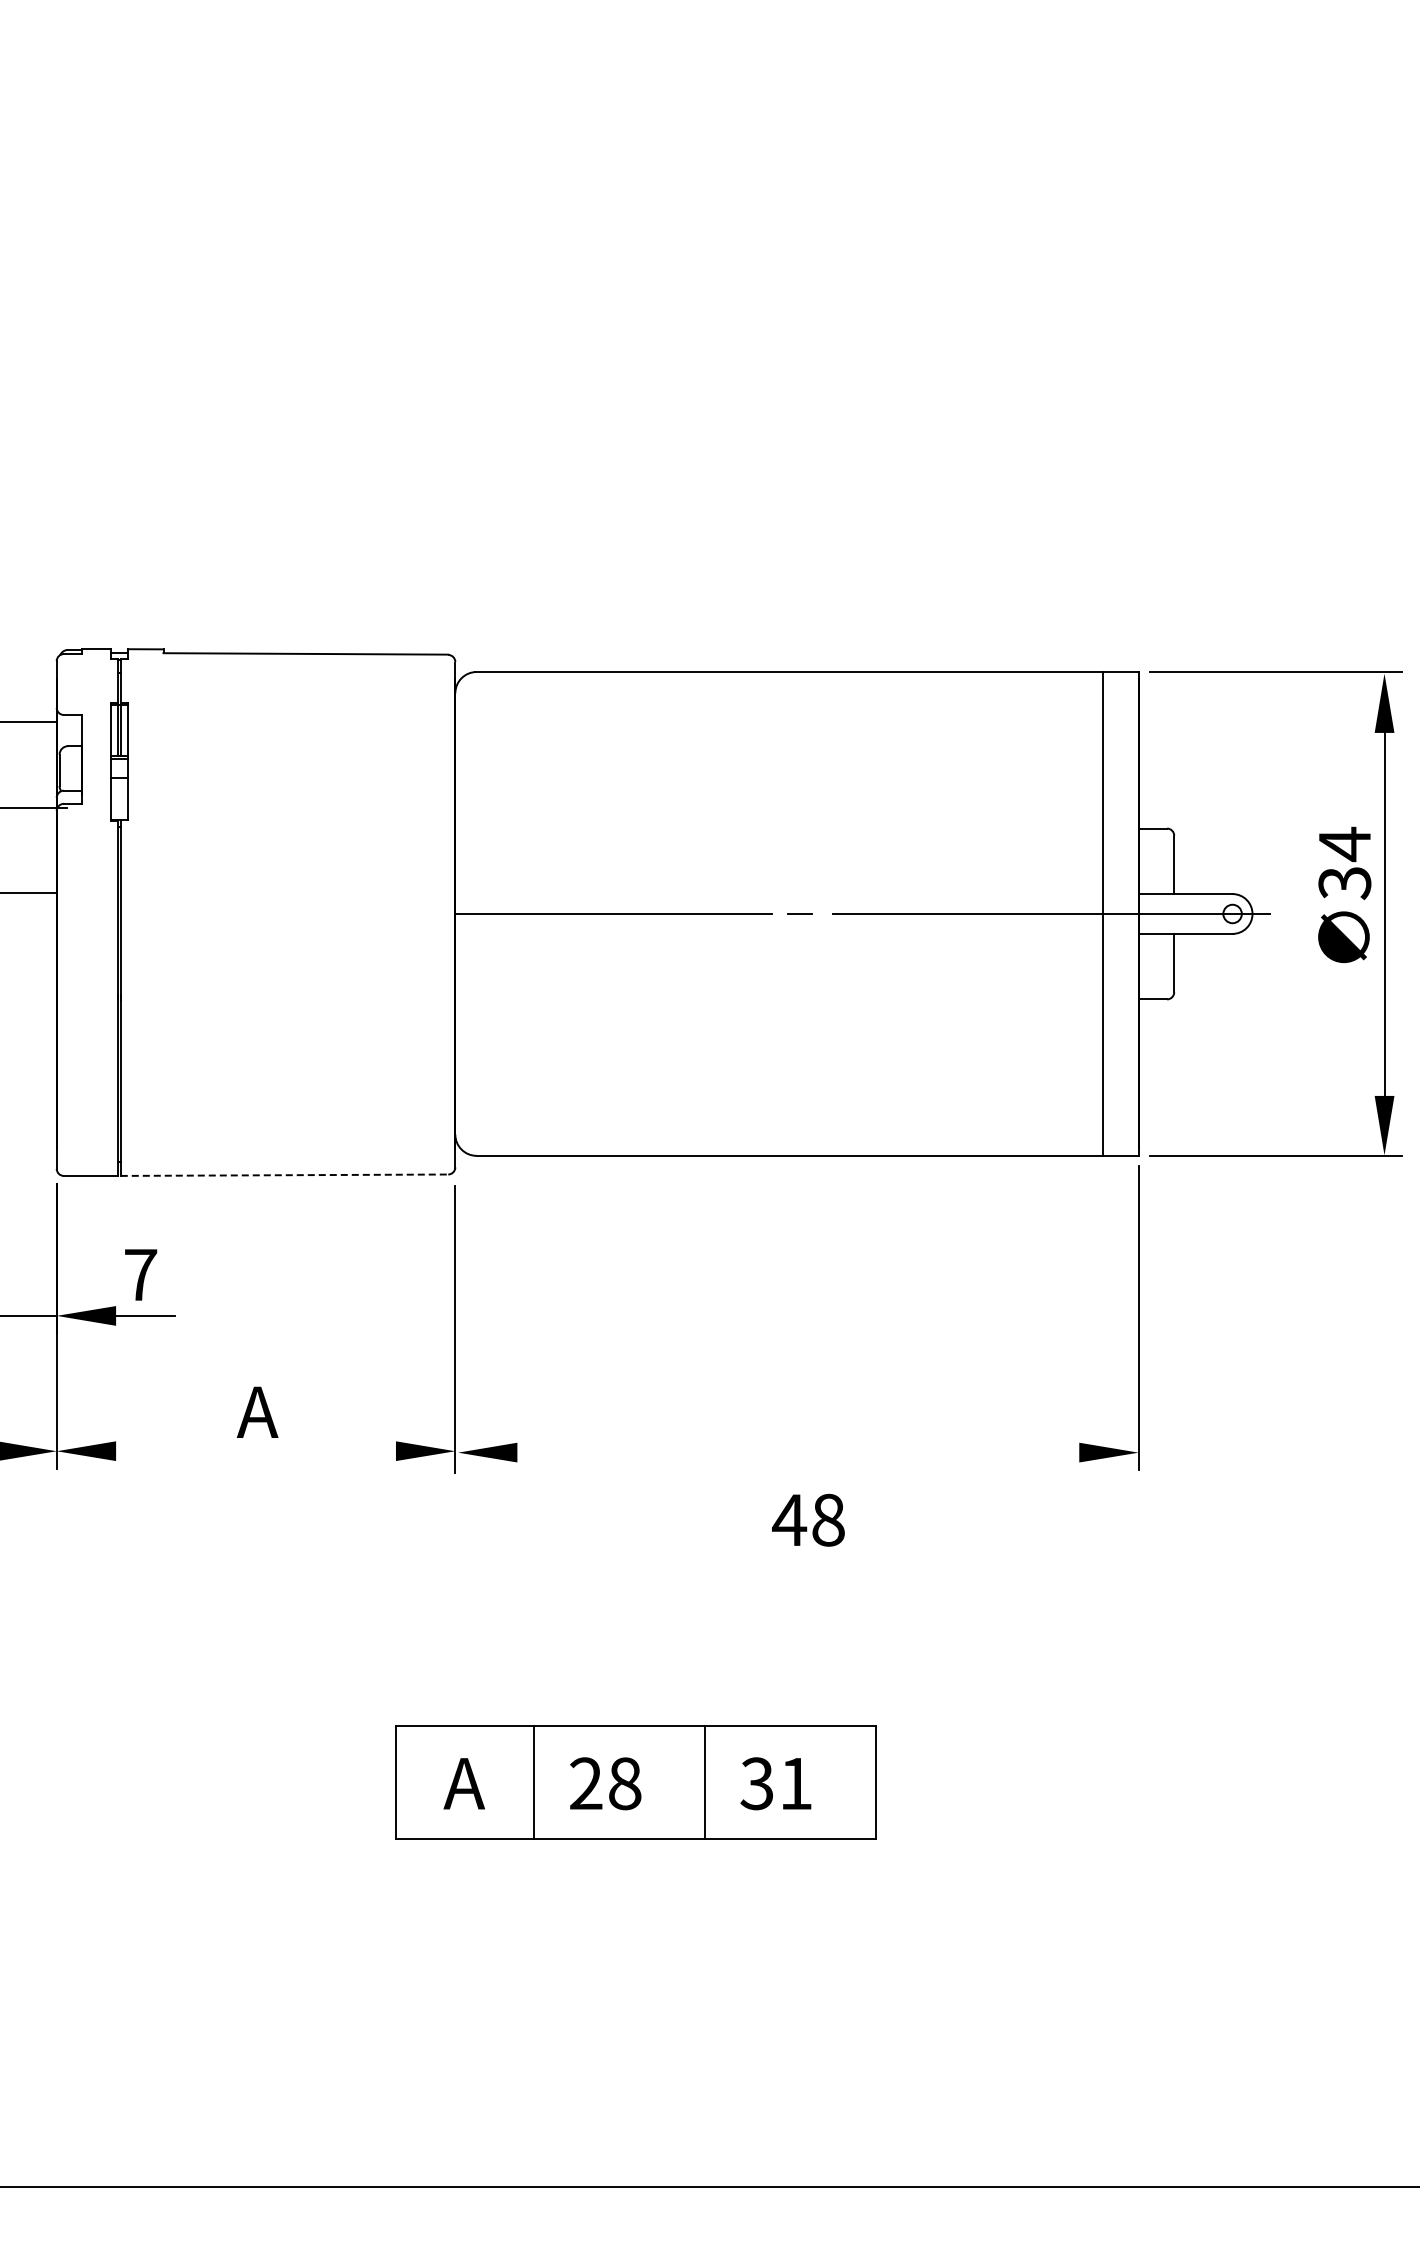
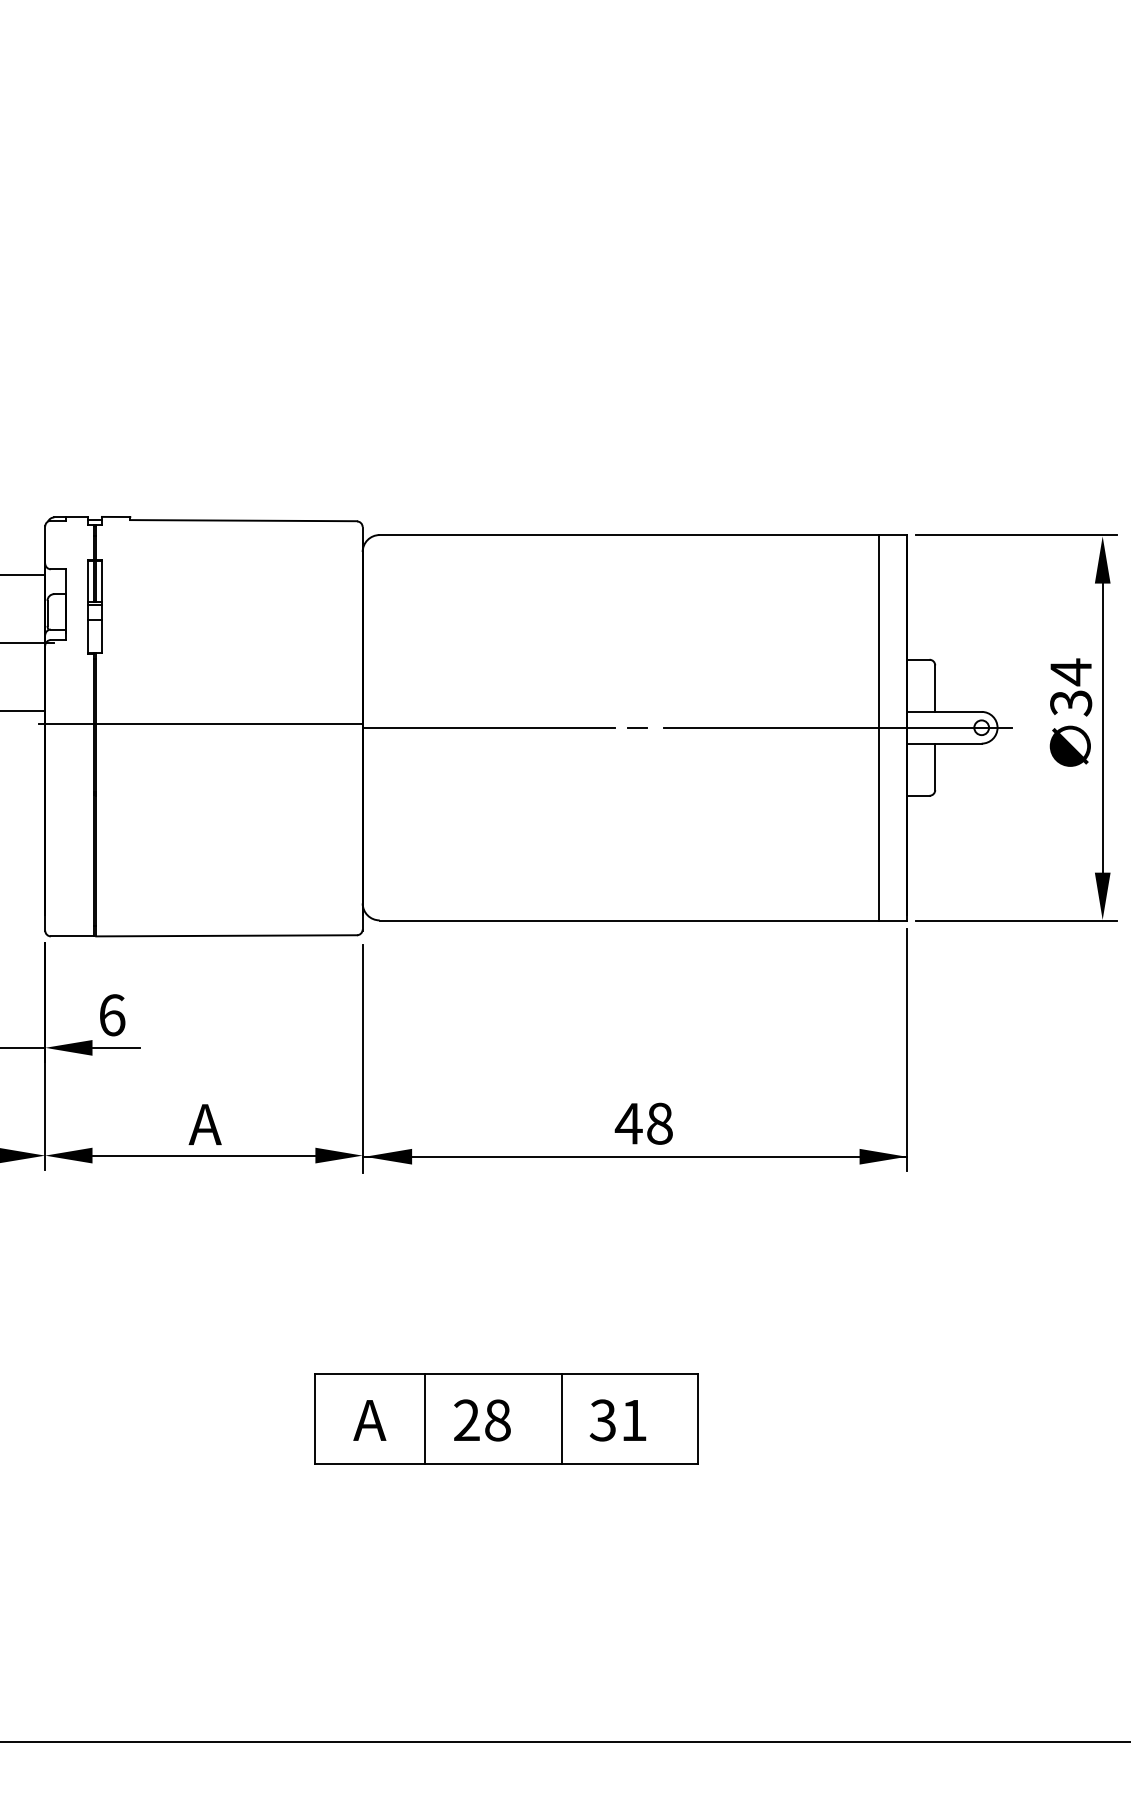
line: (251, 909) -> (200, 724), added
line: (284, 1175) -> (226, 936), dashed -> solid
text: (141, 1274) -> (112, 1014), 7 -> 6
line: (255, 1451) -> (203, 1155), added
line: (796, 1452) -> (634, 1156), added
text: (808, 1519) -> (643, 1123), moved

